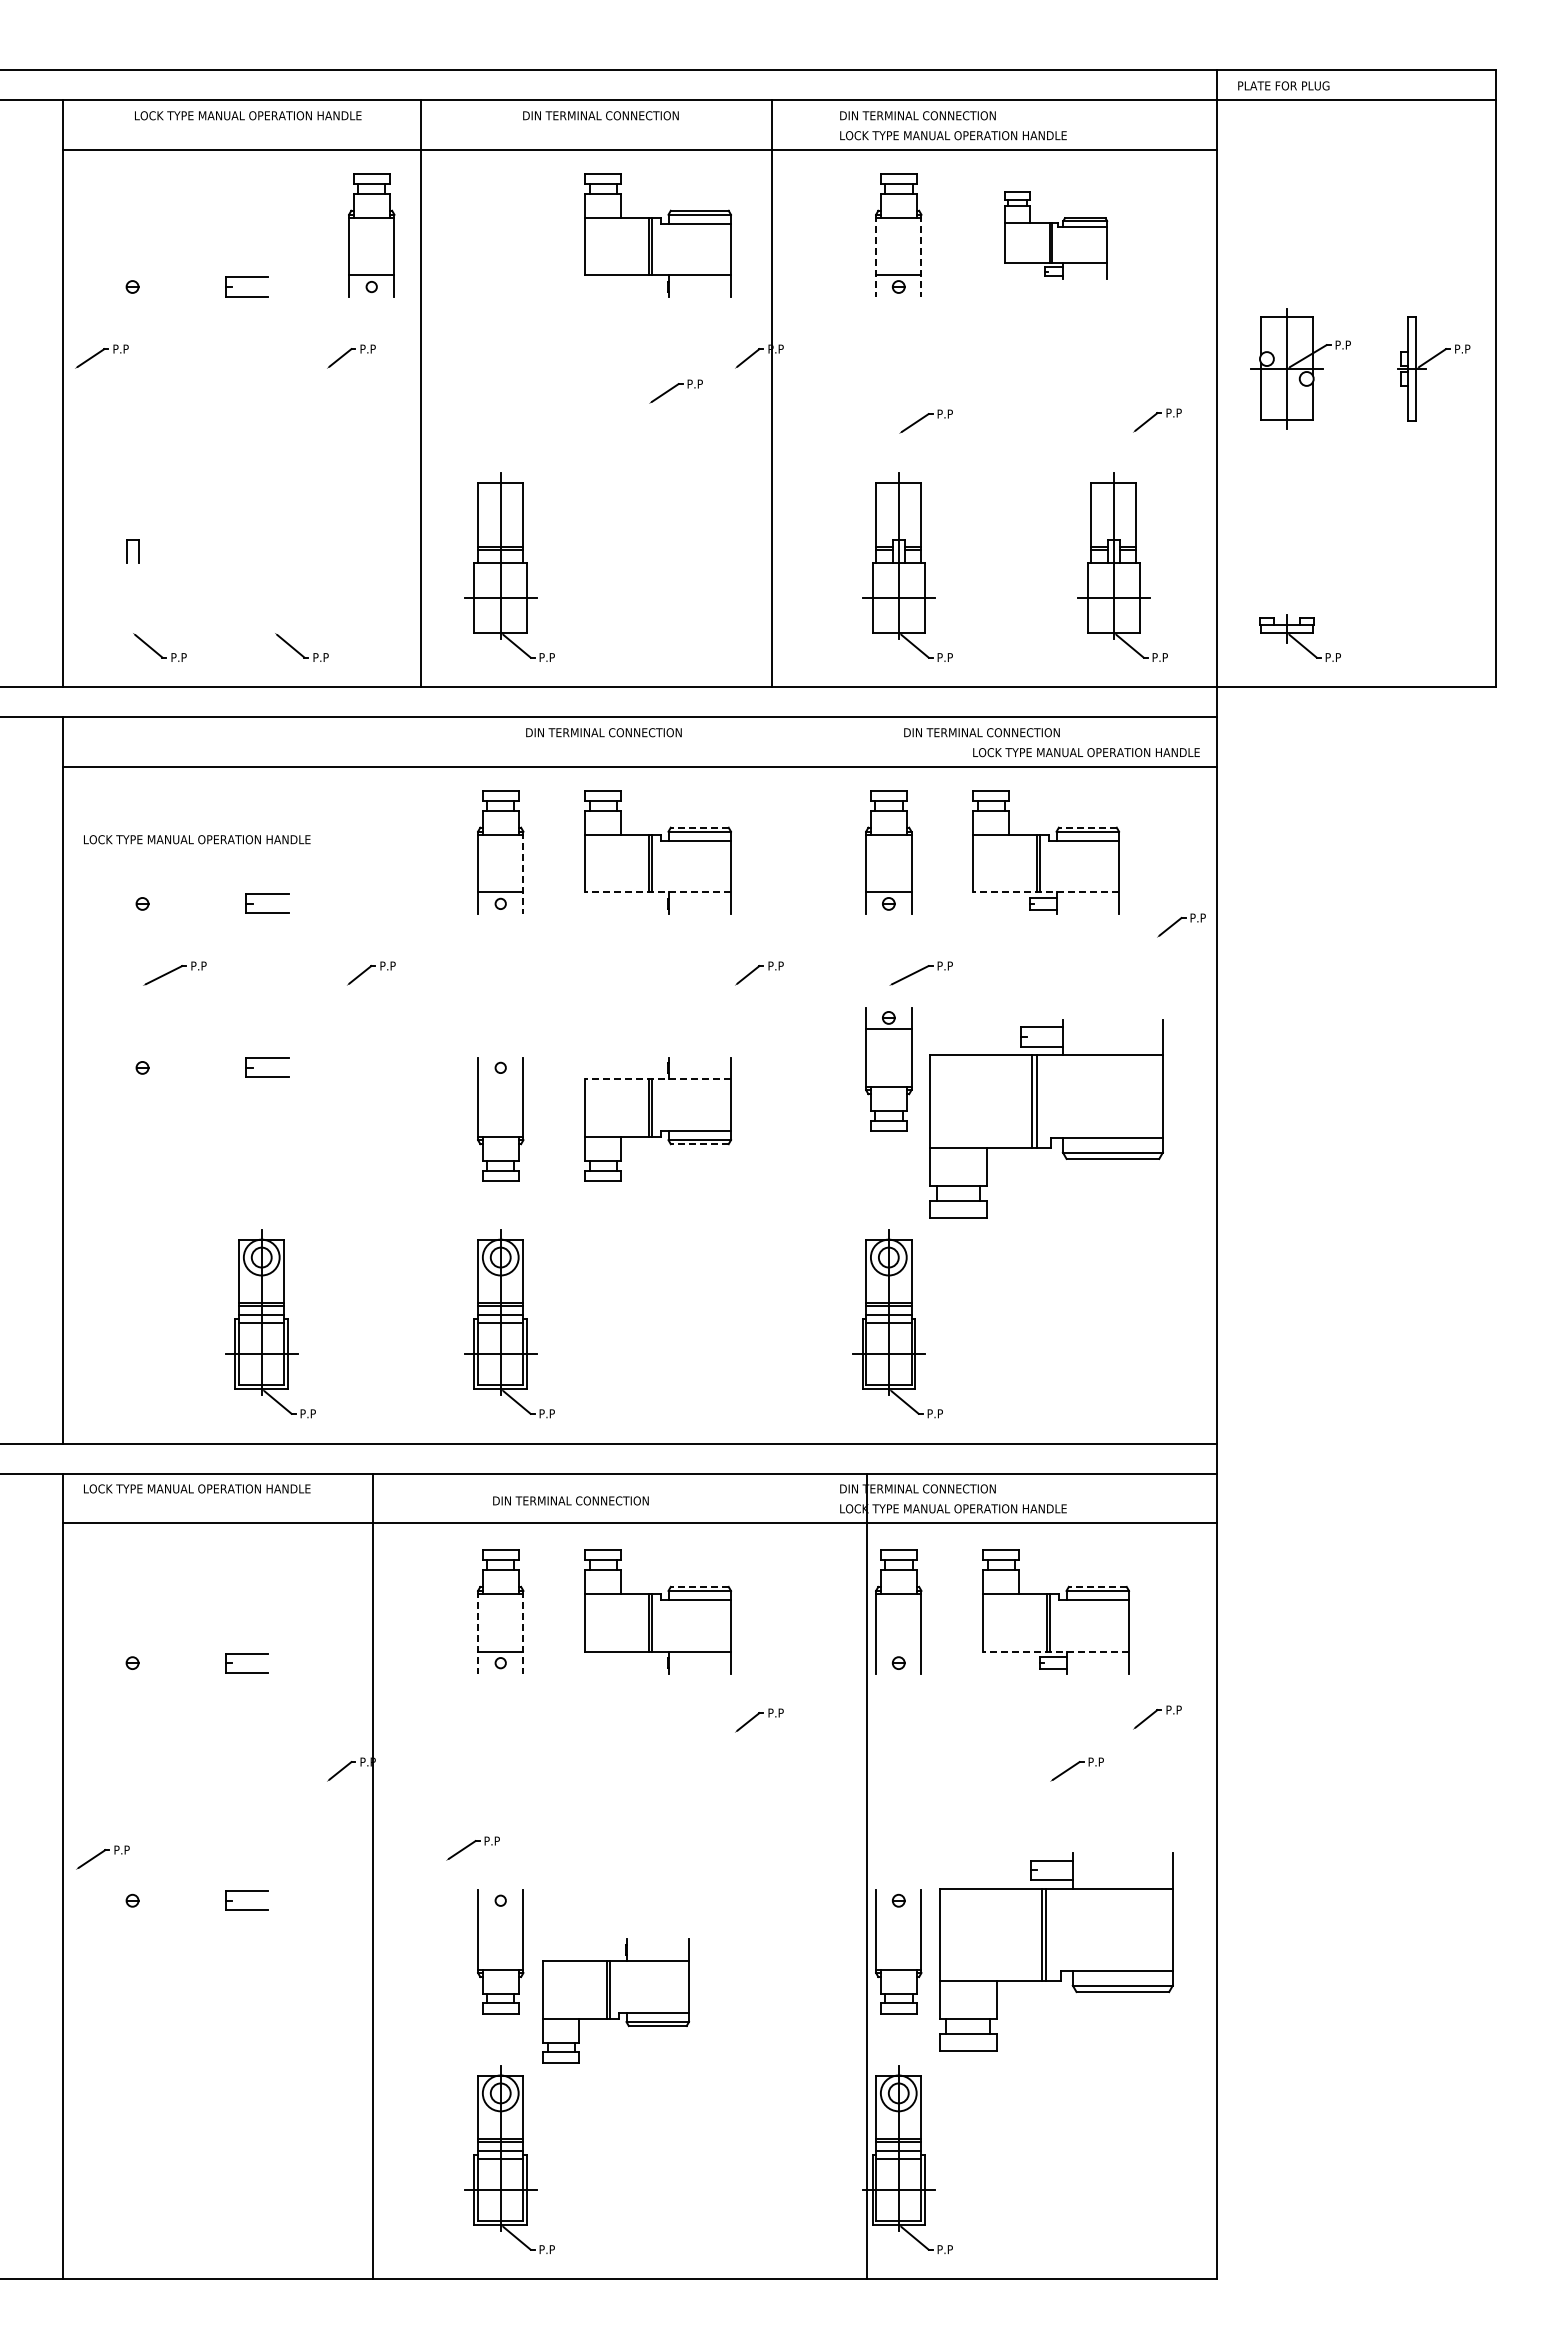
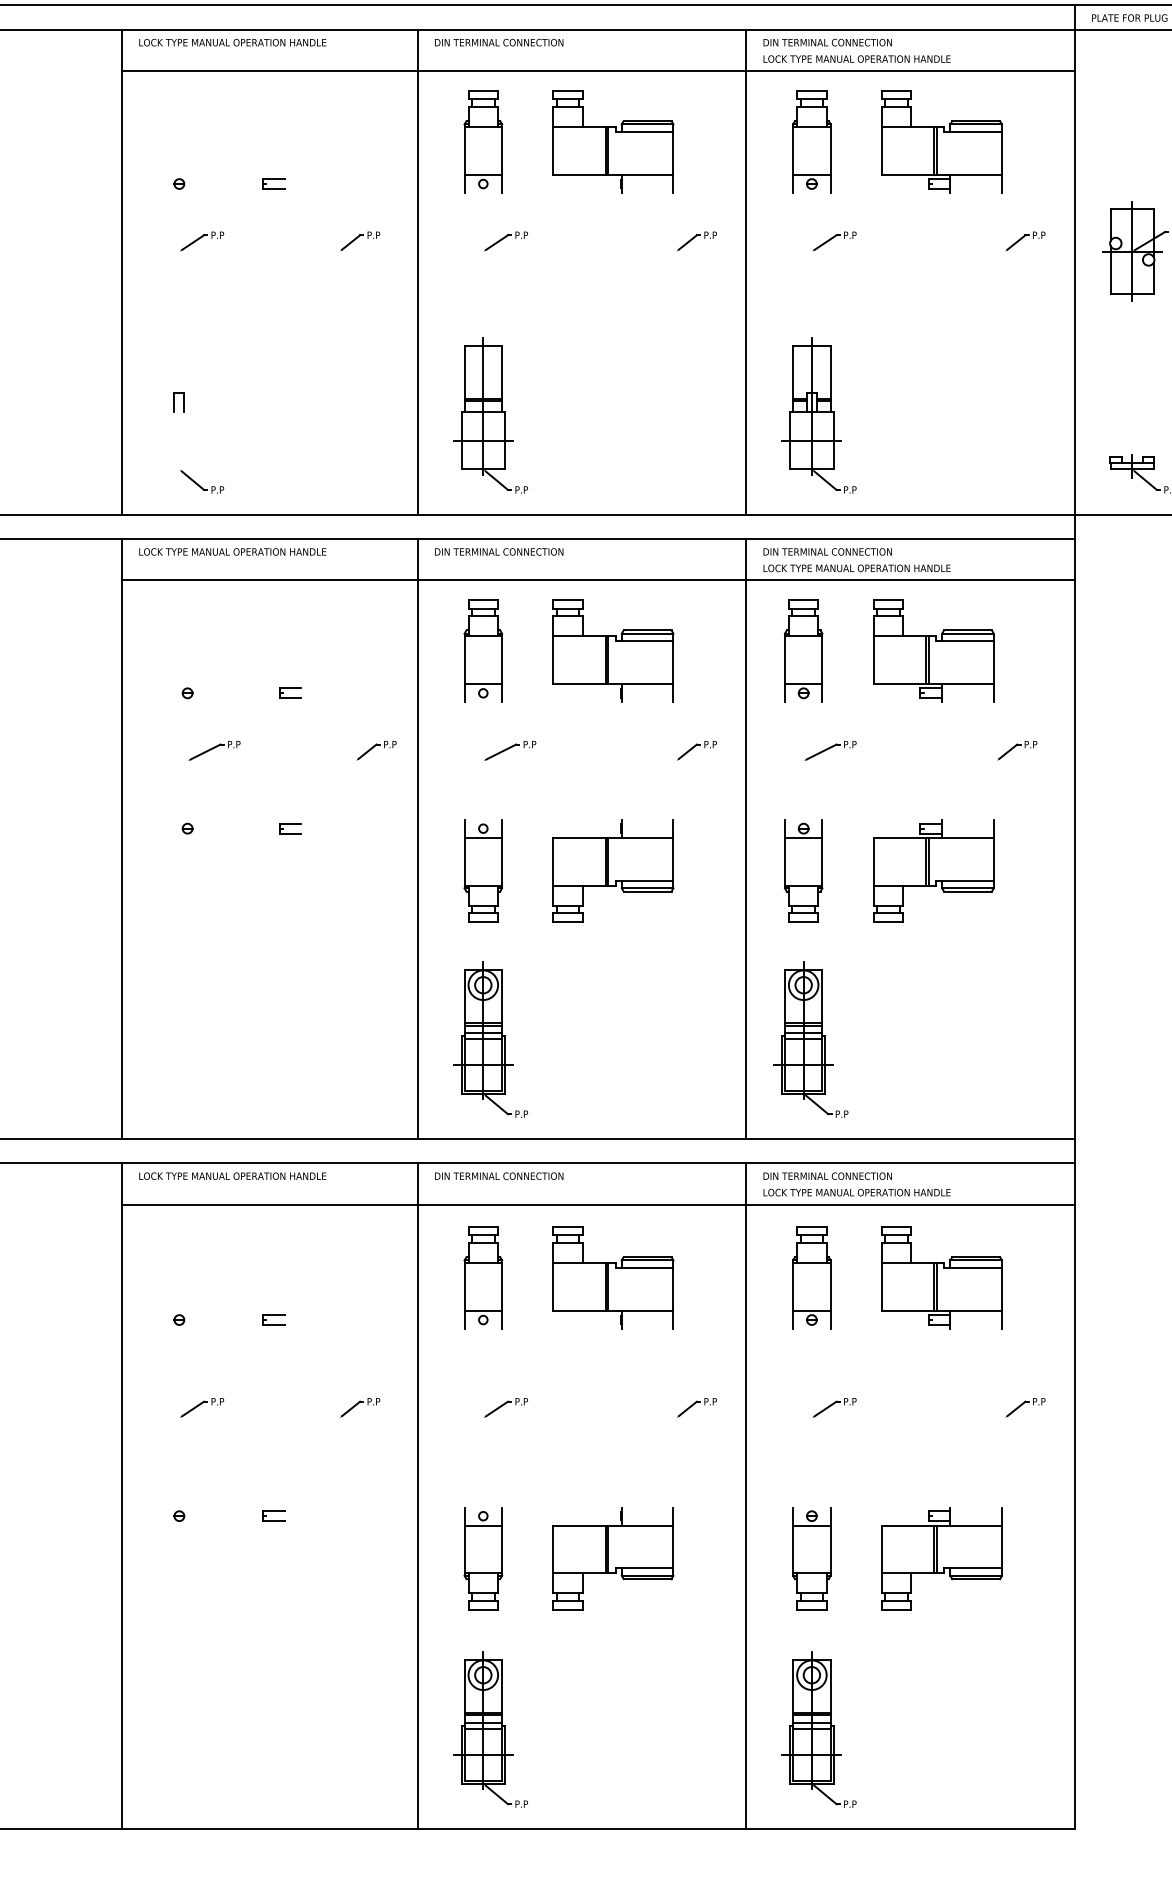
text: (248, 115) -> (232, 42), moved
text: (600, 115) -> (498, 42), moved
part: (371, 235) -> (483, 141), moved
part: (1055, 235) -> (941, 141), size x1.43
line: (876, 256) -> (793, 158), dashed -> solid
line: (921, 256) -> (830, 158), dashed -> solid
part: (247, 286) -> (274, 183), size x0.62
part: (101, 356) -> (201, 241), moved
part: (675, 391) -> (505, 241), moved
line: (772, 393) -> (746, 271), moved
part: (1157, 420) -> (1025, 241), moved
part: (925, 421) -> (833, 241), moved
part: (1122, 566) -> (996, 414), removed
part: (301, 647) -> (318, 481), removed
text: (603, 732) -> (498, 551), moved
text: (981, 732) -> (827, 551), moved
text: (1086, 752) -> (857, 568), moved
line: (699, 827) -> (647, 630), dashed -> solid
line: (1087, 827) -> (967, 630), dashed -> solid
text: (197, 839) -> (232, 551), moved
line: (523, 873) -> (502, 668), dashed -> solid
line: (658, 892) -> (613, 683), dashed -> solid
line: (1046, 892) -> (933, 683), dashed -> solid
part: (266, 903) -> (289, 692), size x0.62
part: (1181, 925) -> (1017, 750), moved
part: (532, 973) -> (509, 750), added
part: (266, 1067) -> (289, 828), size x0.62
part: (888, 1069) -> (803, 871), moved
line: (500, 1079) -> (483, 838), added
line: (658, 1079) -> (613, 838), dashed -> solid
line: (421, 1080) -> (417, 839), added
line: (819, 1080) -> (746, 839), added
part: (1045, 1119) -> (933, 871), size x0.62
line: (699, 1144) -> (647, 891), dashed -> solid
part: (270, 1323) -> (293, 1039), removed
text: (570, 1500) -> (498, 1175), moved
line: (699, 1586) -> (647, 1256), dashed -> solid
line: (1097, 1586) -> (975, 1256), dashed -> solid
line: (478, 1632) -> (464, 1294), dashed -> solid
line: (523, 1632) -> (502, 1294), dashed -> solid
line: (898, 1651) -> (811, 1310), added
line: (1056, 1651) -> (942, 1310), dashed -> solid
part: (247, 1662) -> (274, 1319), size x0.62
part: (1157, 1717) -> (1025, 1407), moved
part: (759, 1720) -> (696, 1407), moved
part: (1076, 1769) -> (833, 1407), moved
part: (472, 1848) -> (505, 1407), moved
part: (102, 1857) -> (201, 1407), moved
line: (373, 1876) -> (417, 1496), moved
line: (867, 1876) -> (746, 1496), moved
part: (247, 1900) -> (274, 1515), size x0.62
line: (500, 1912) -> (483, 1525), added
line: (898, 1912) -> (811, 1525), added
part: (1055, 1951) -> (941, 1558), size x0.62
part: (615, 2000) -> (612, 1558), moved

